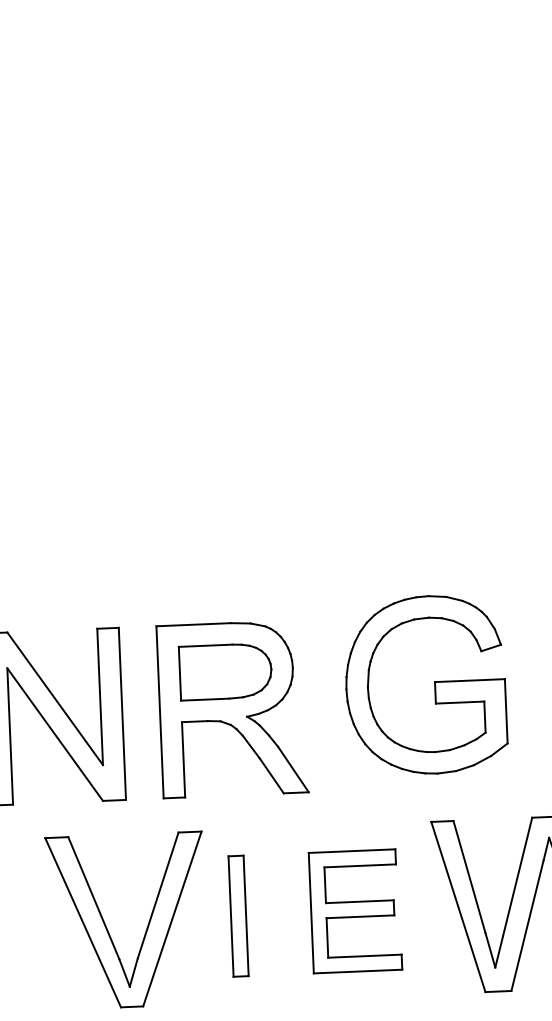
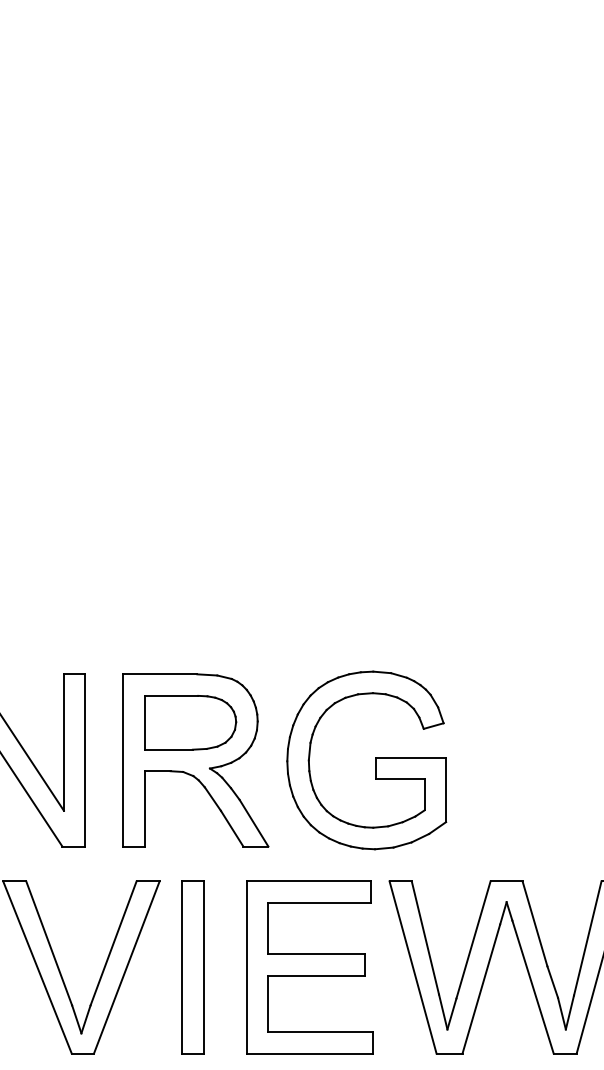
part: (434, 684) -> (375, 760), moved
part: (354, 911) -> (309, 967), size x1.43
part: (238, 916) -> (192, 967), size x1.43

